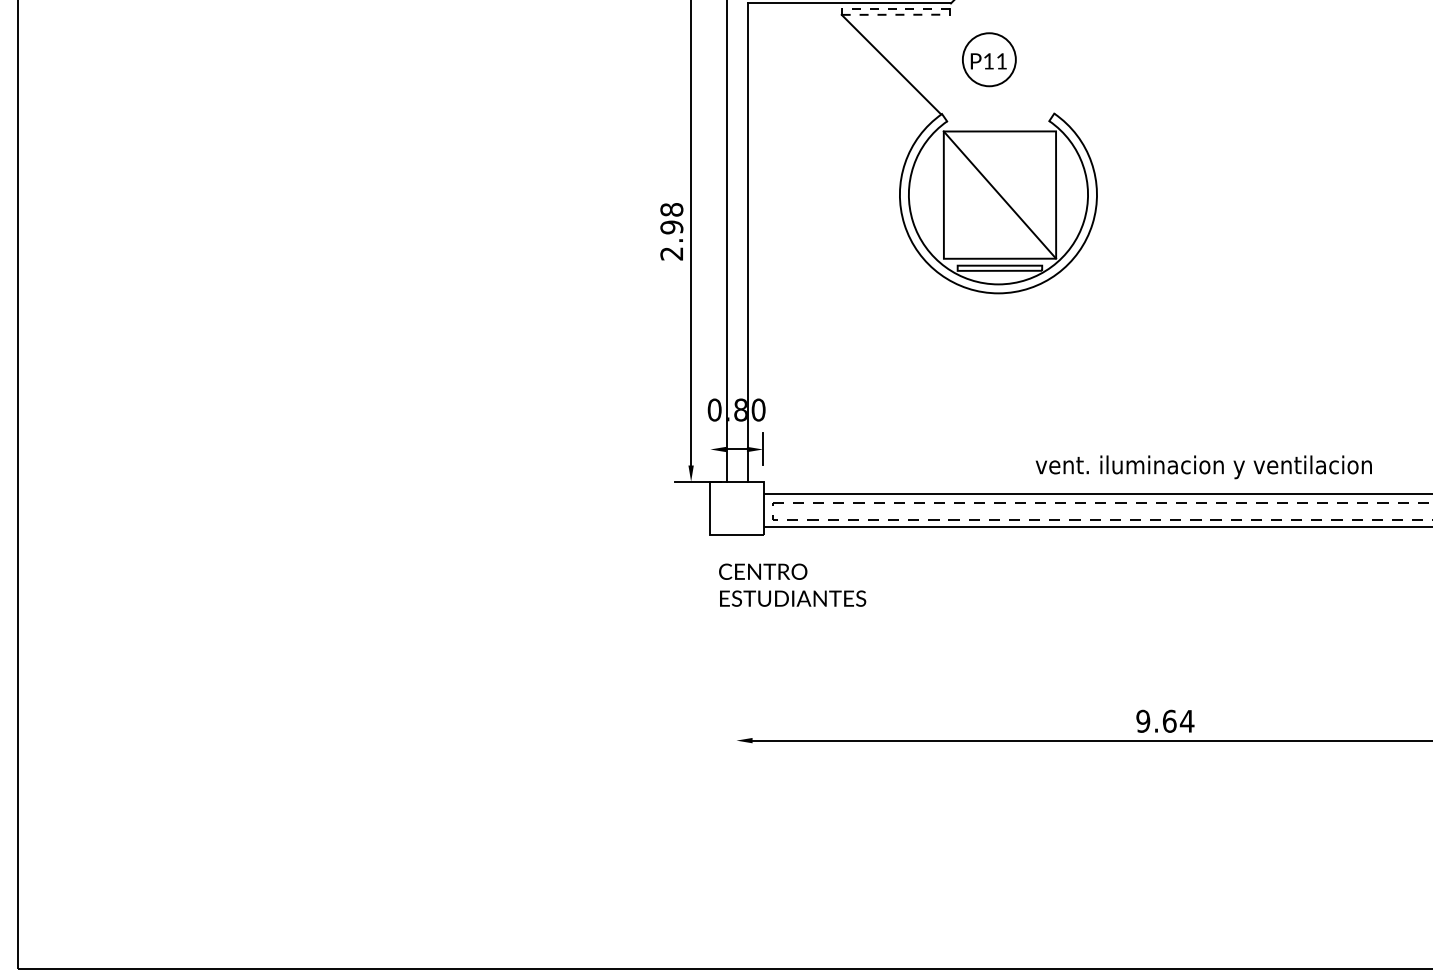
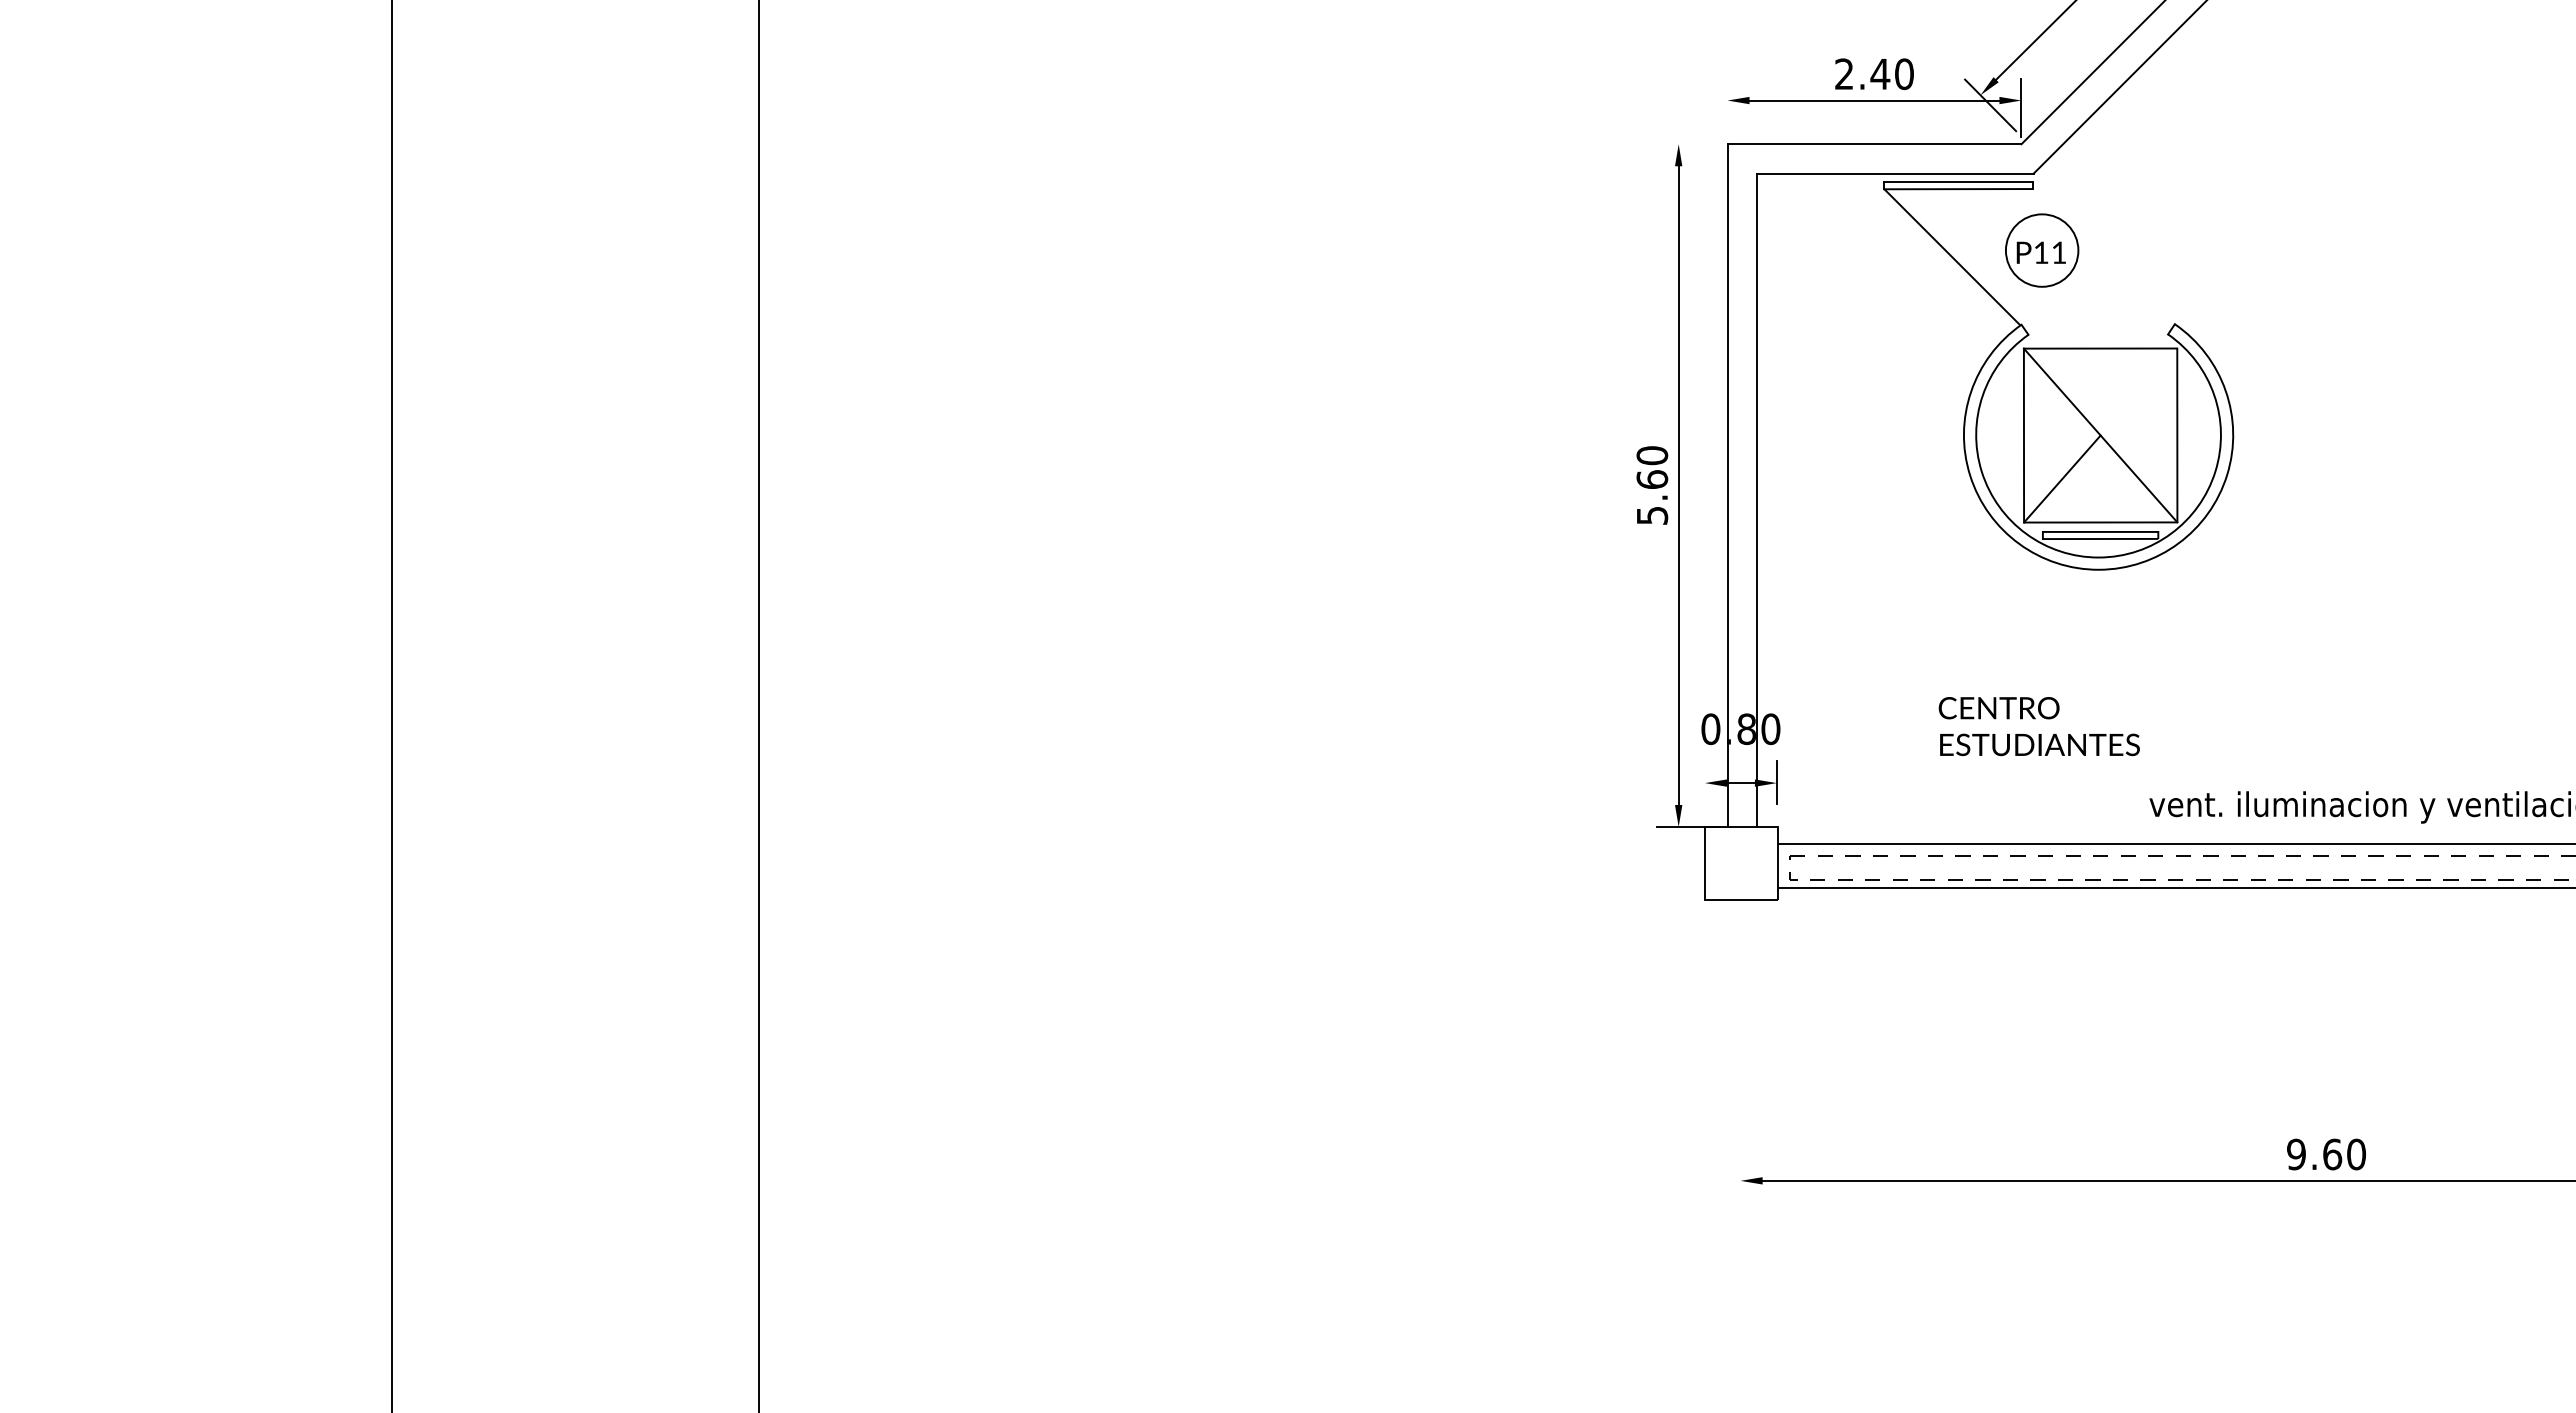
line: (895, 9) -> (1958, 181), dashed -> solid
line: (896, 15) -> (1959, 189), dashed -> solid
part: (989, 59) -> (2042, 250), moved
line: (972, 226) -> (2062, 478), added
text: (671, 231) -> (1652, 485), 2.98 -> 5.60
text: (792, 585) -> (2038, 726), moved
text: (1187, 721) -> (2356, 1154), 9.64 -> 9.60

